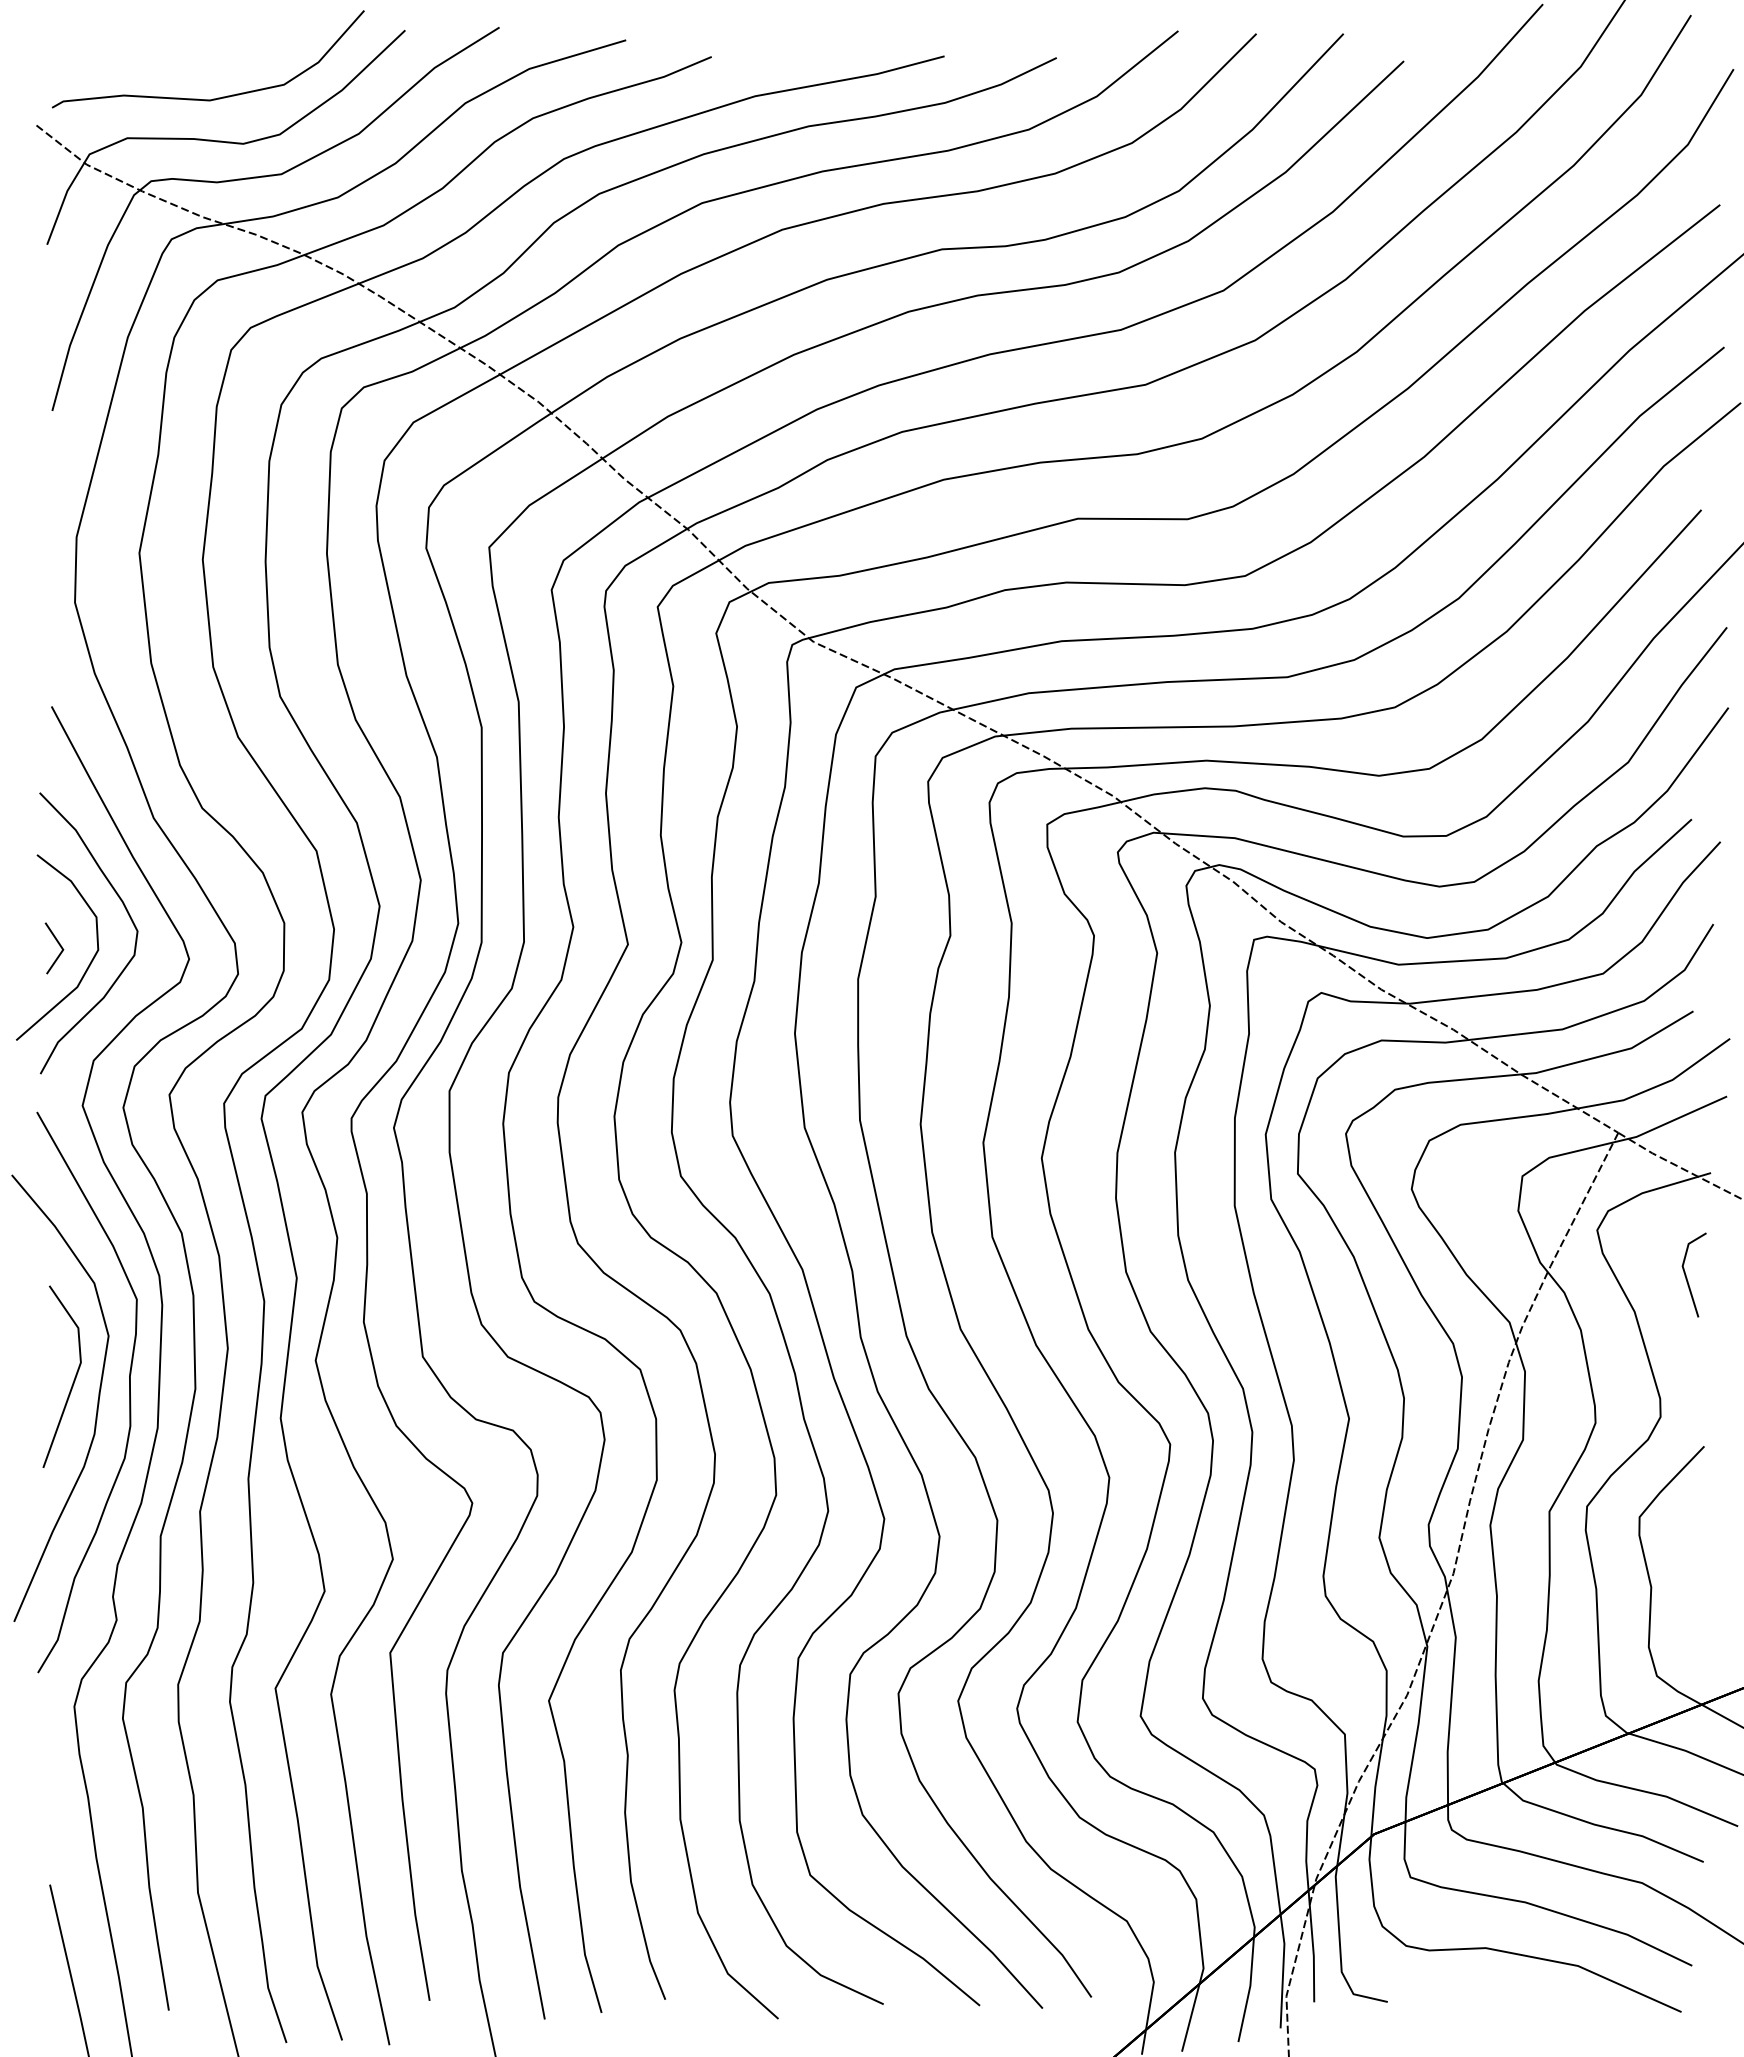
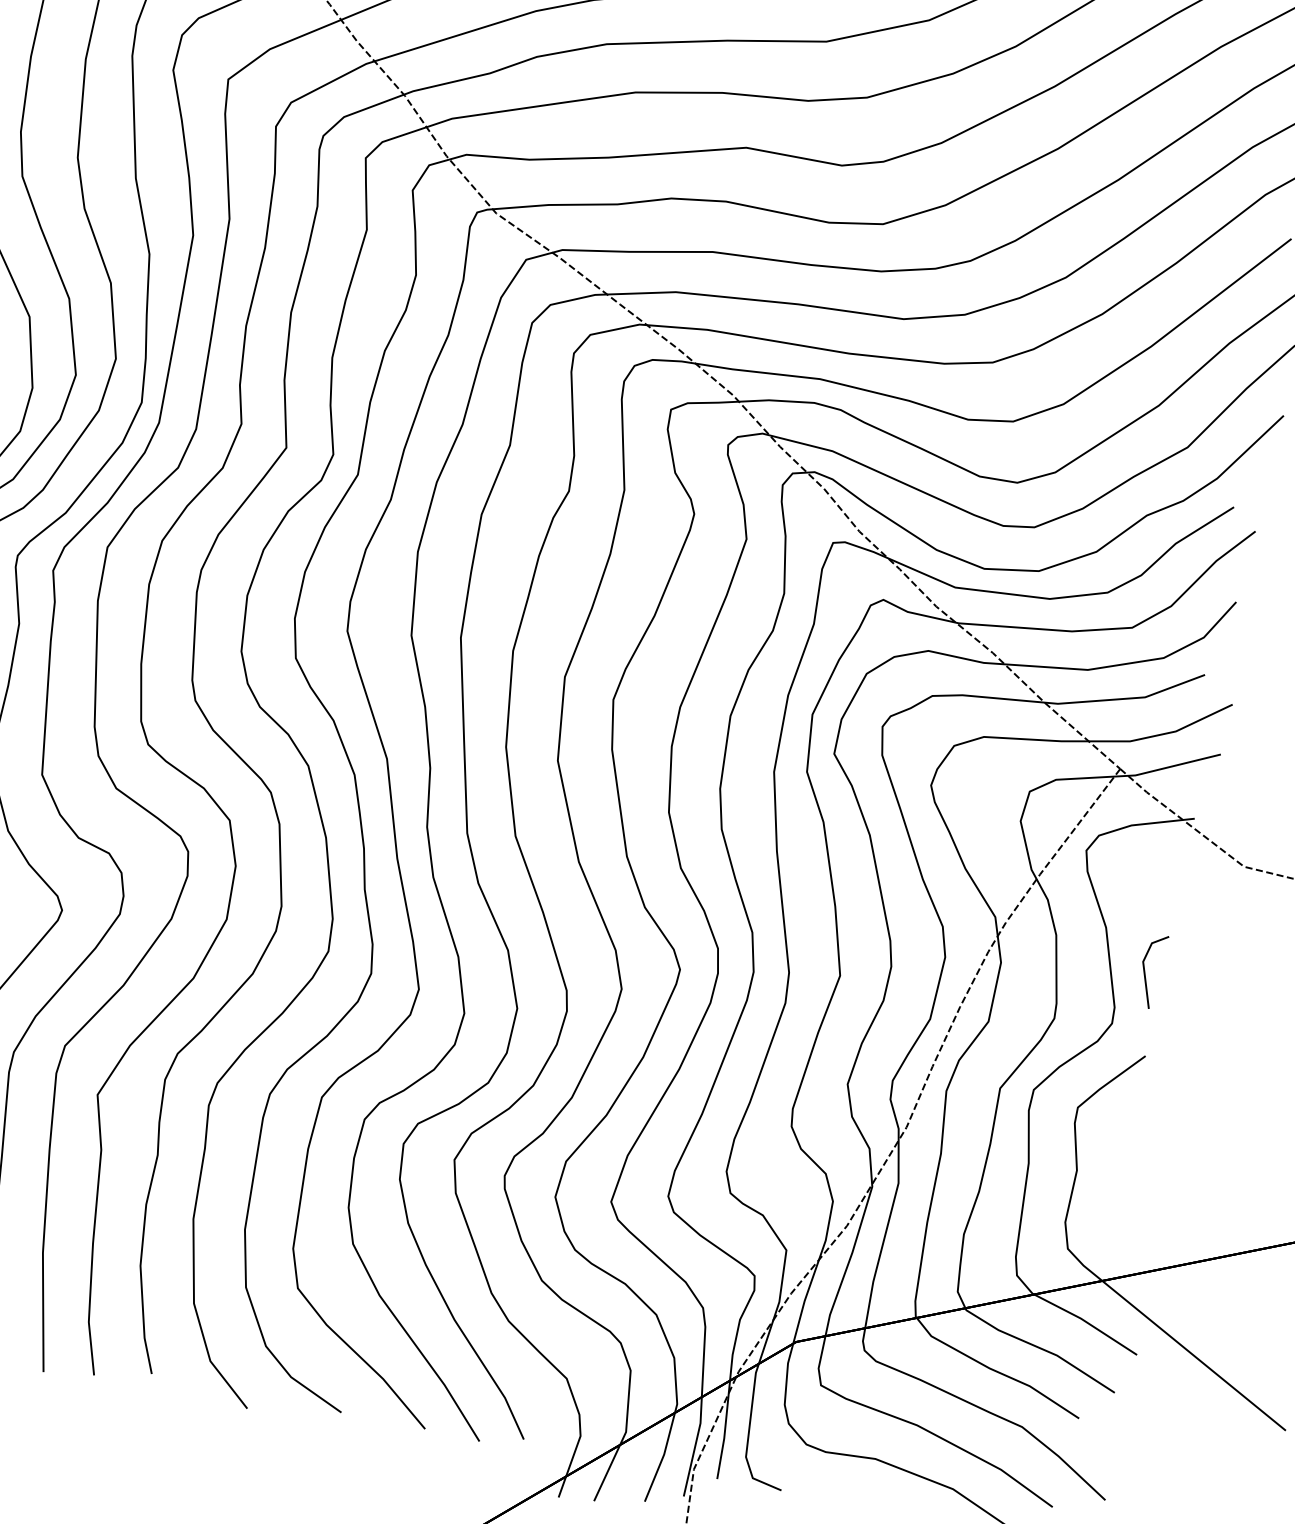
line: (1687, 1277) -> (1145, 972), moved

